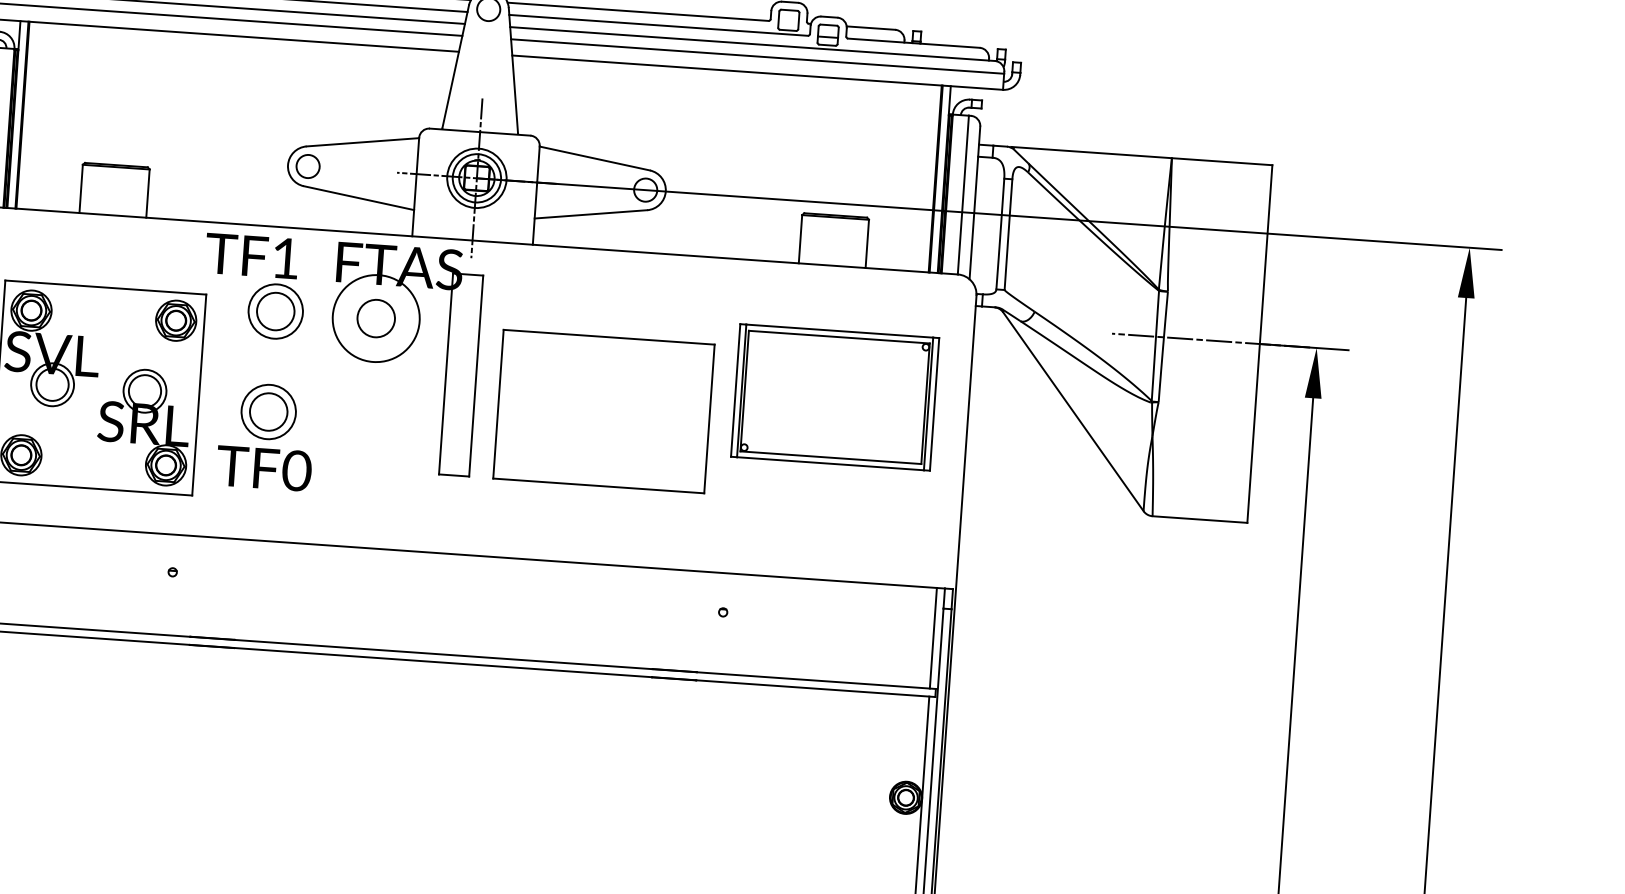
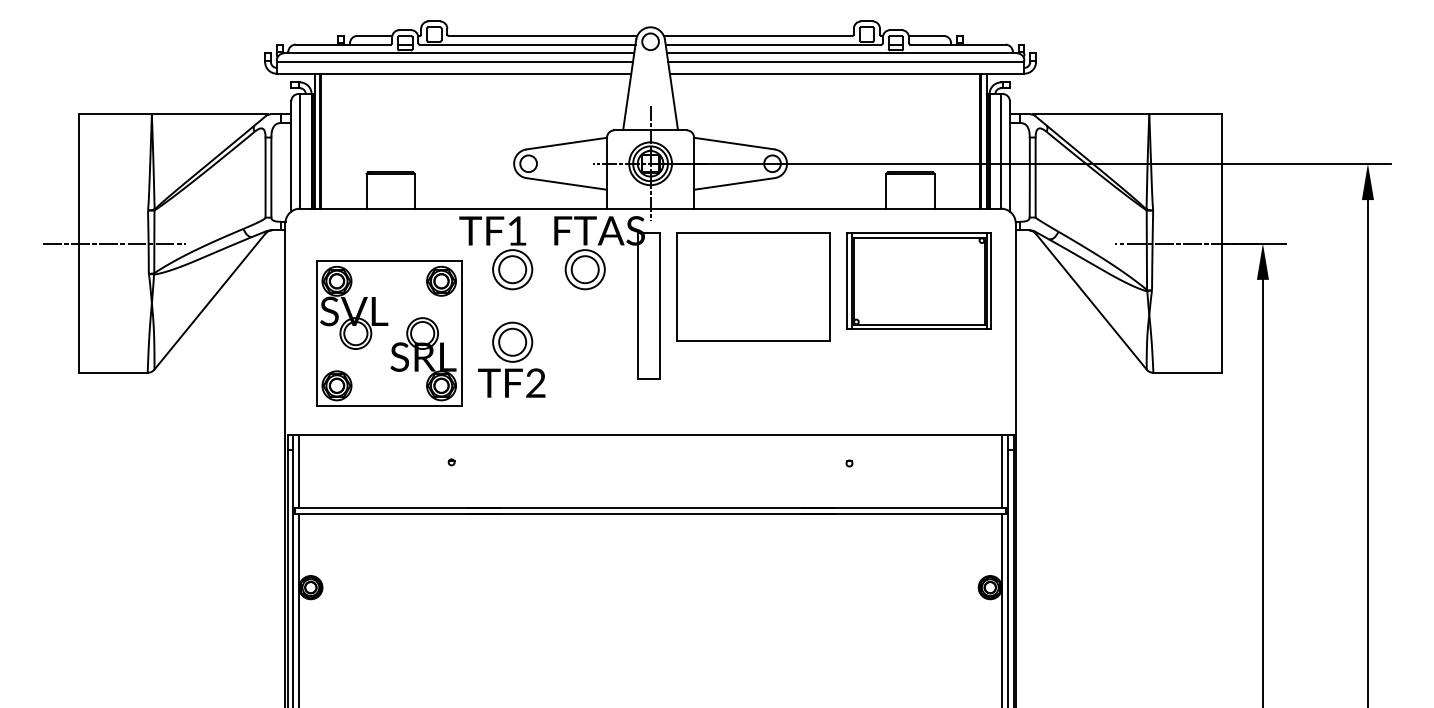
circle: (375, 318) -> (584, 269), size x0.62
part: (834, 396) -> (918, 280), moved
part: (603, 410) -> (753, 286), moved
text: (296, 469) -> (535, 382), TF0 -> TF2

